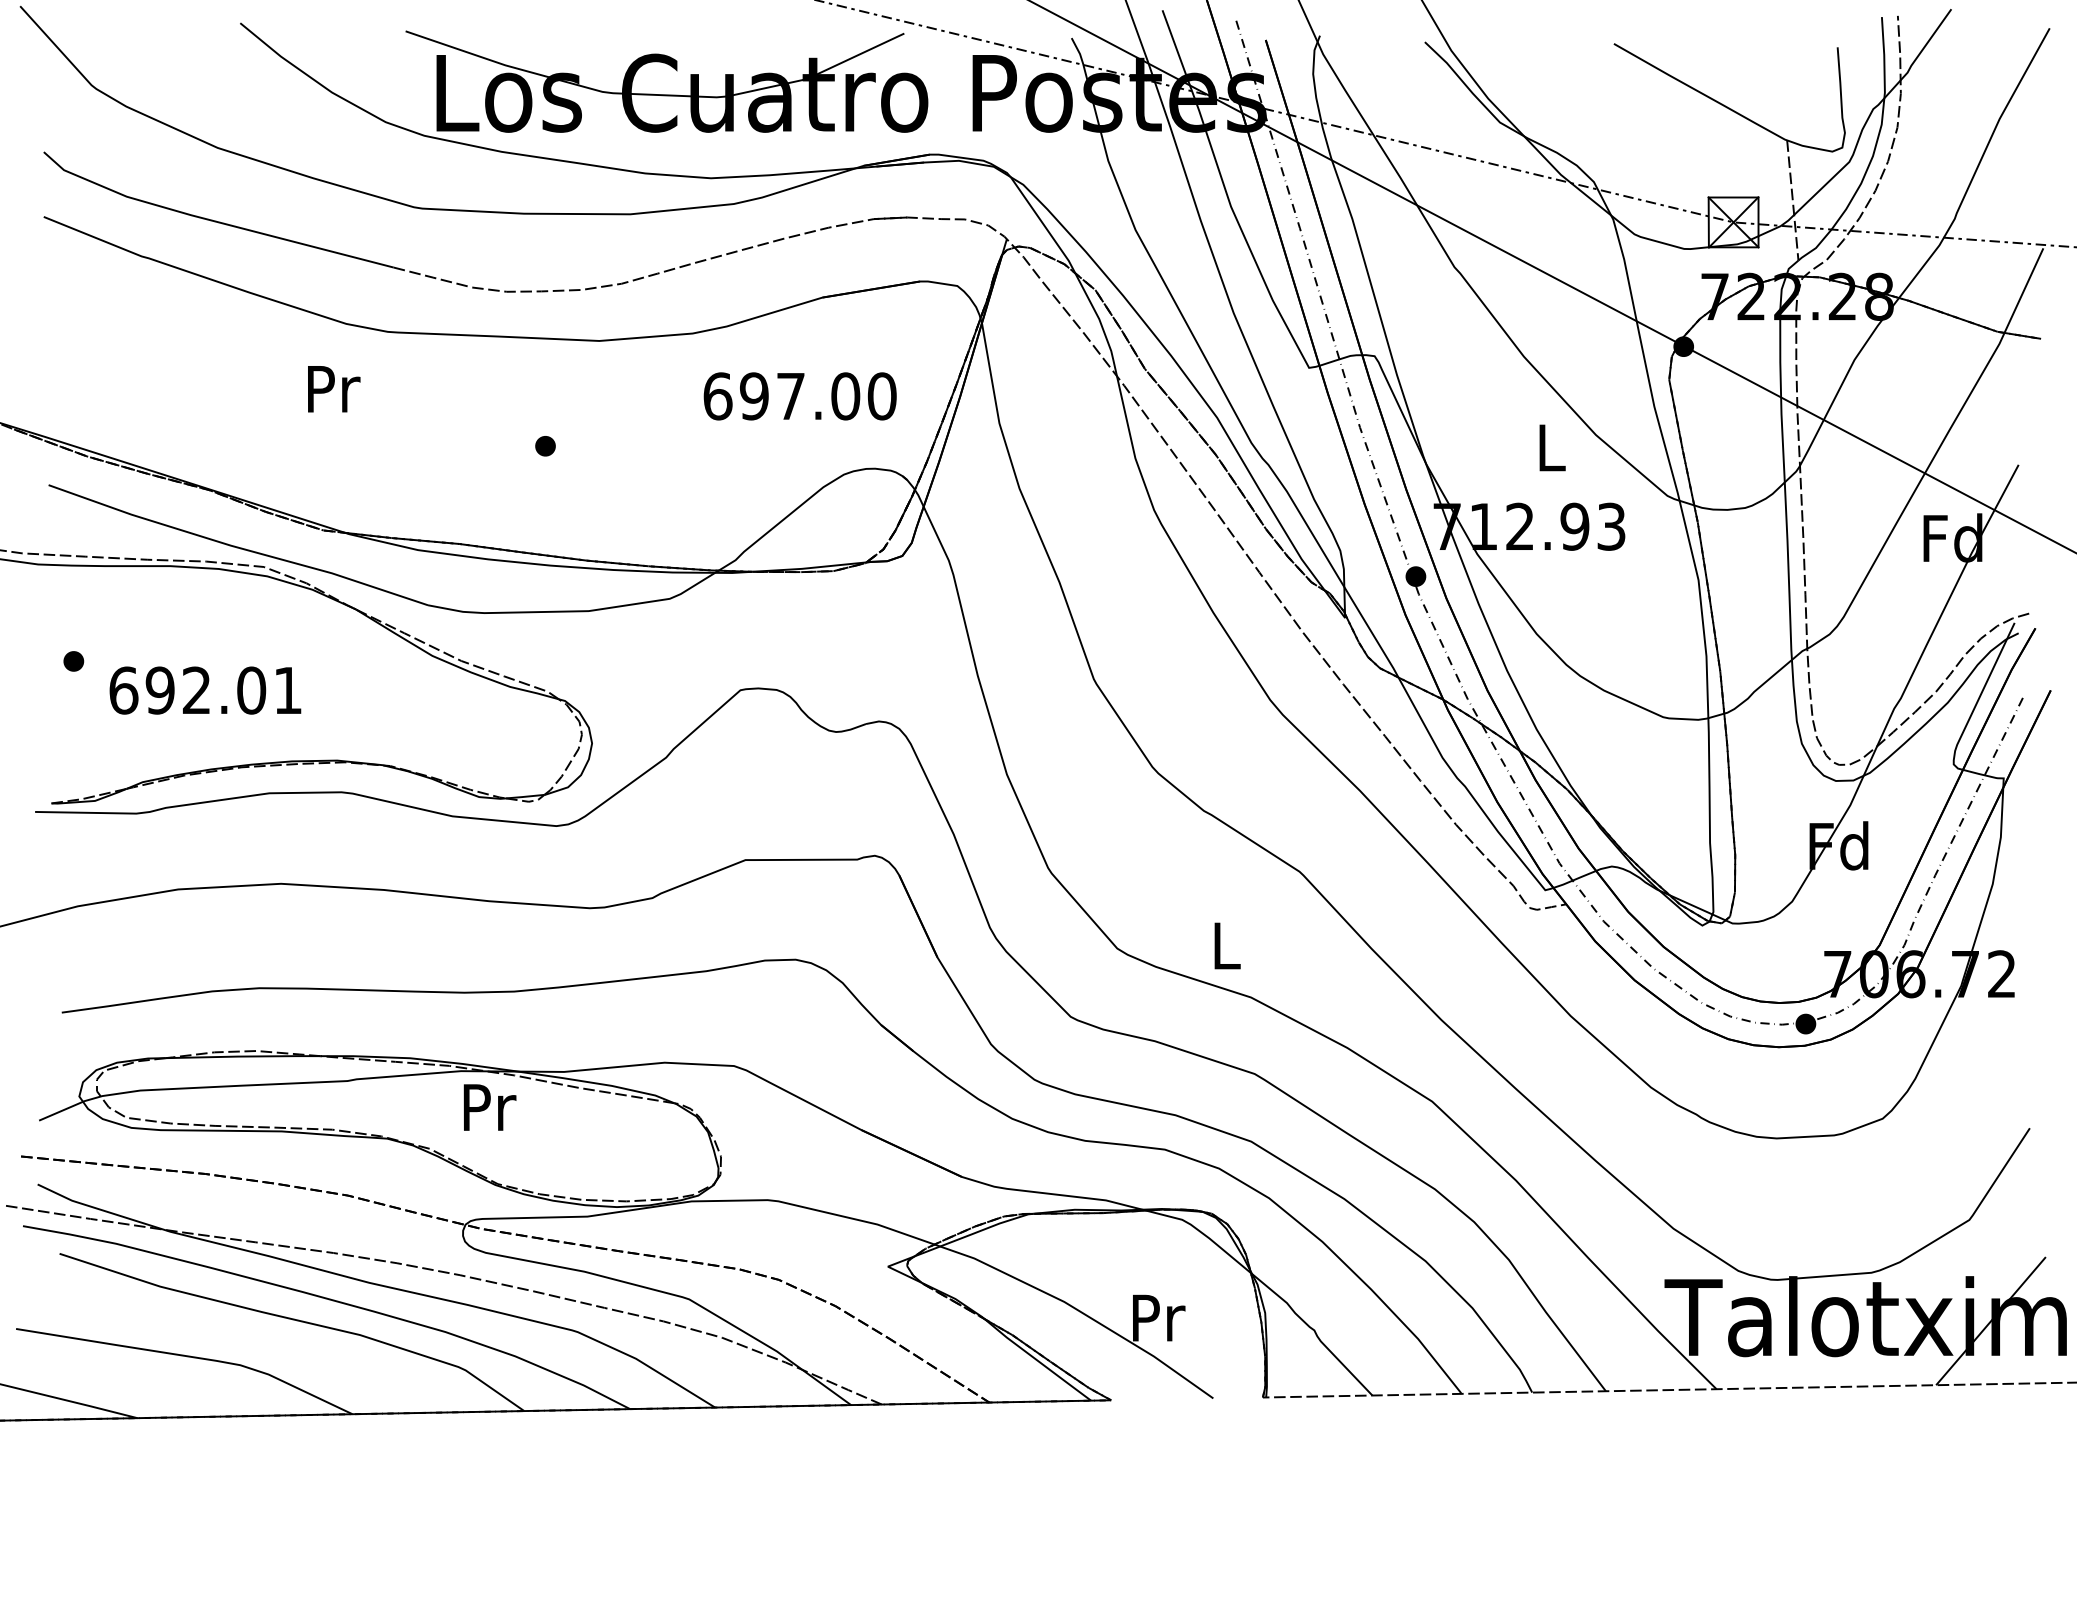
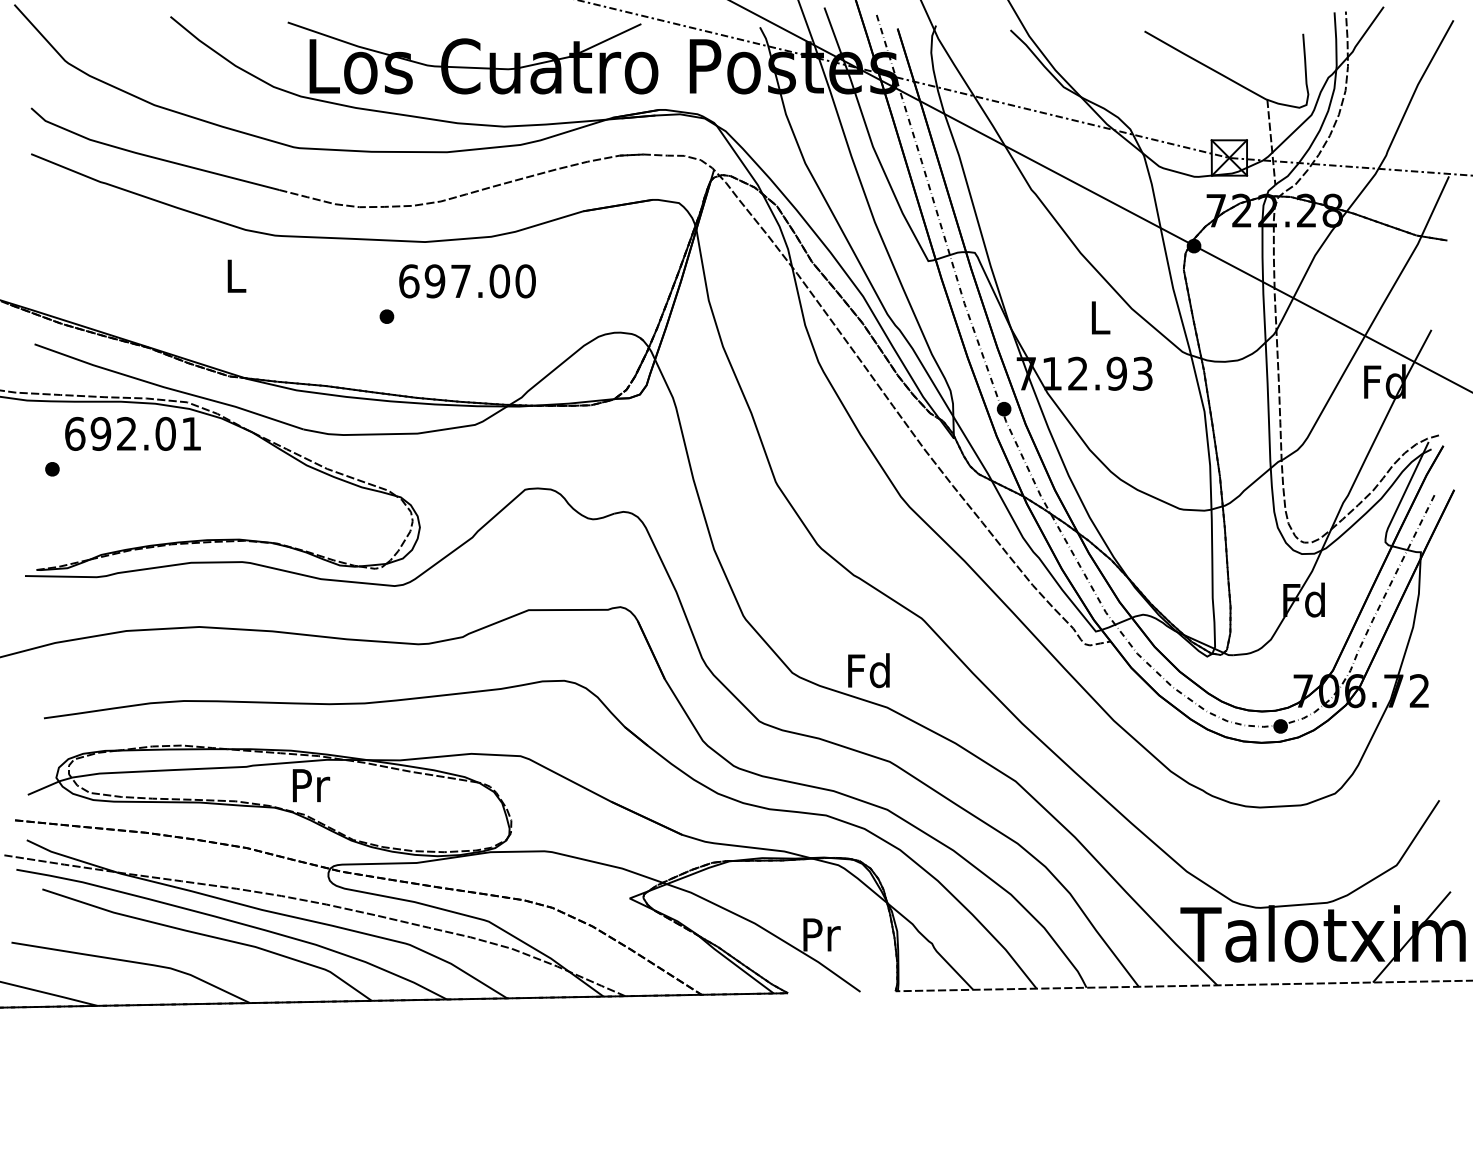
text: (334, 389) -> (237, 276), Pr -> L
text: (799, 396) -> (467, 281), moved
text: (205, 690) -> (133, 433), moved
text: (1225, 945) -> (869, 670), L -> Fd
text: (489, 1107) -> (311, 785), moved

